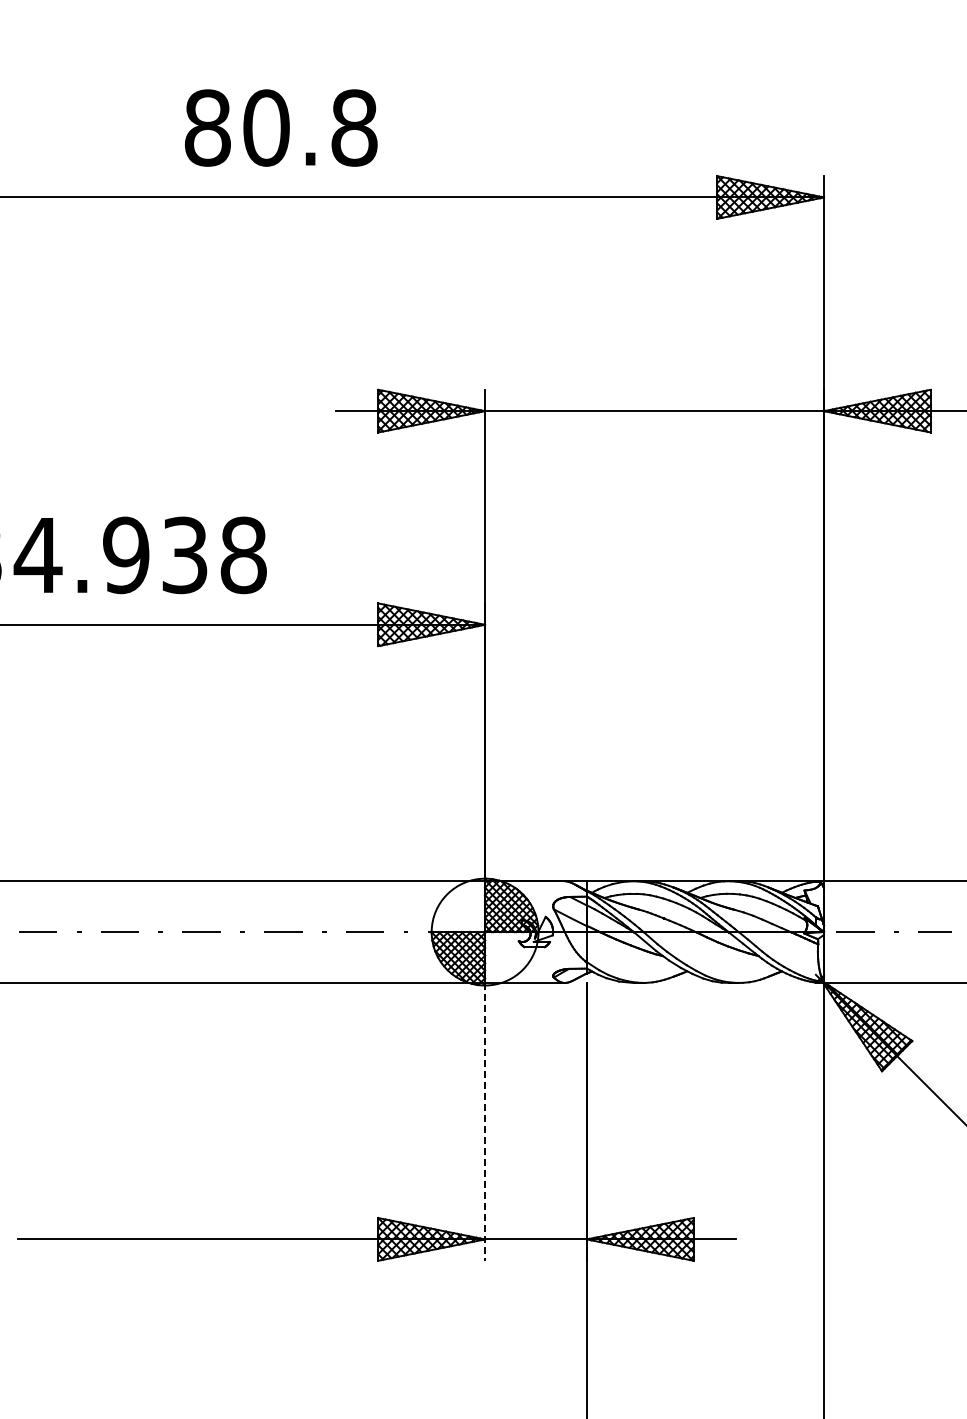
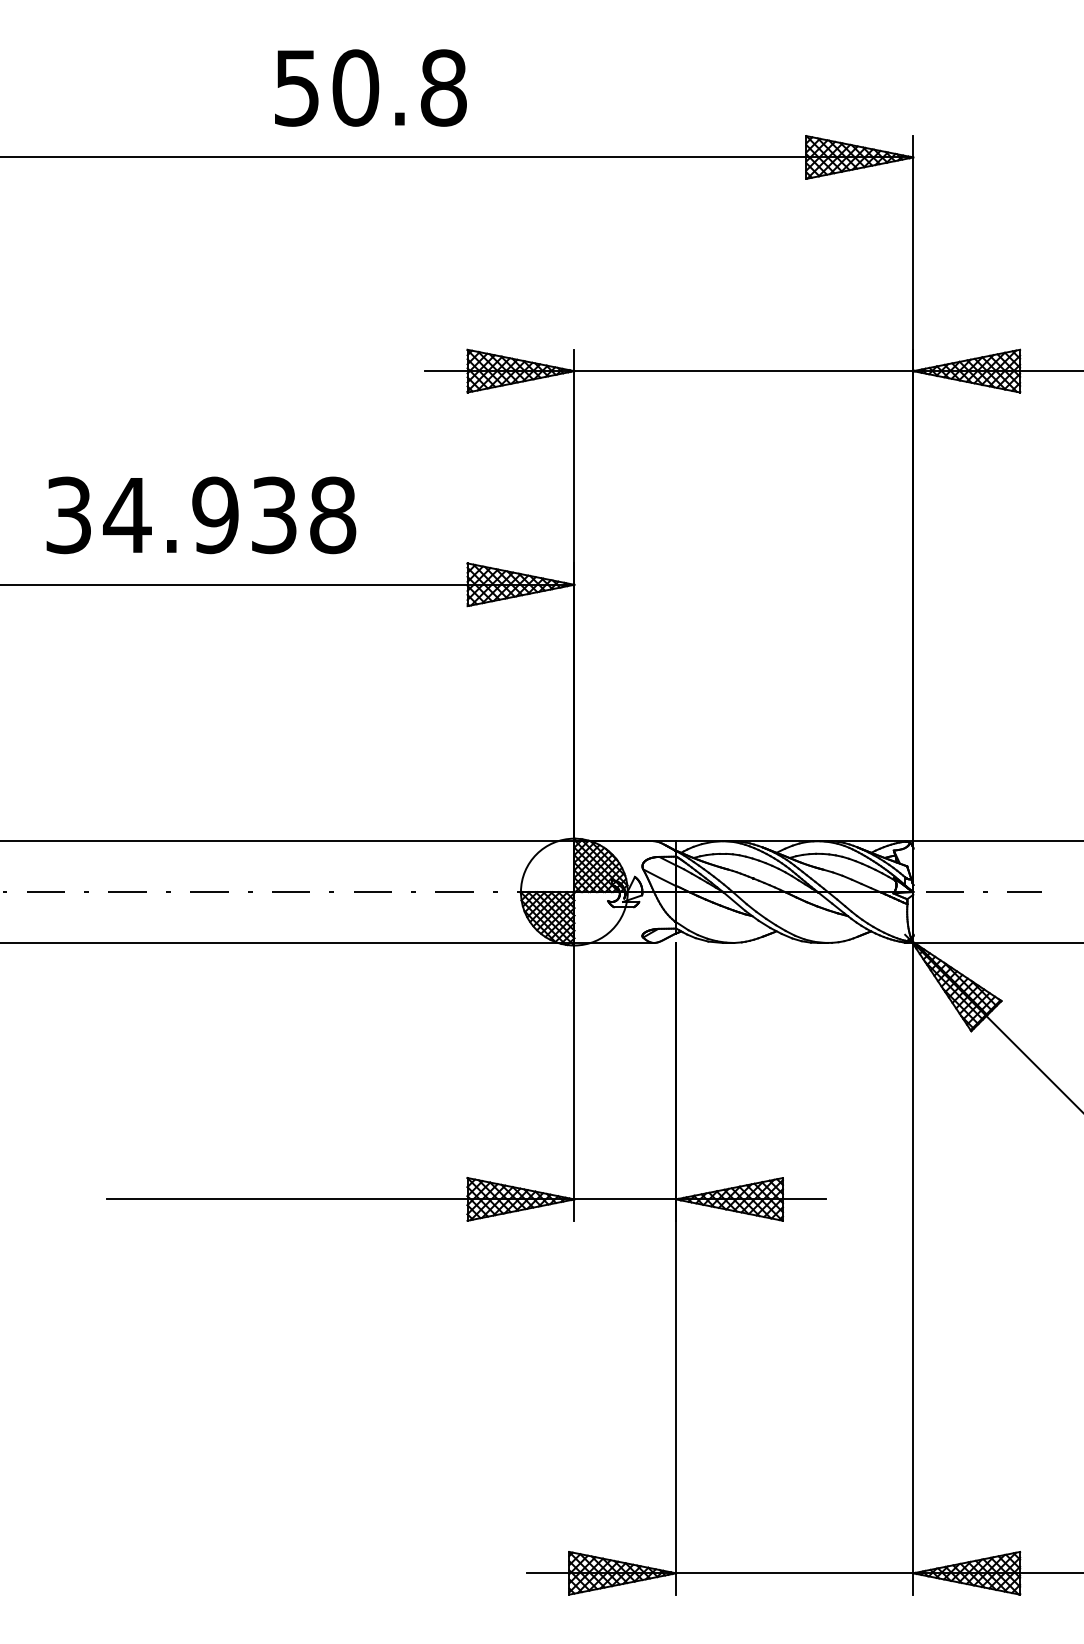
text: (208, 127) -> (297, 87), 80.8 -> 50.8
line: (485, 1121) -> (574, 1081), dashed -> solid

